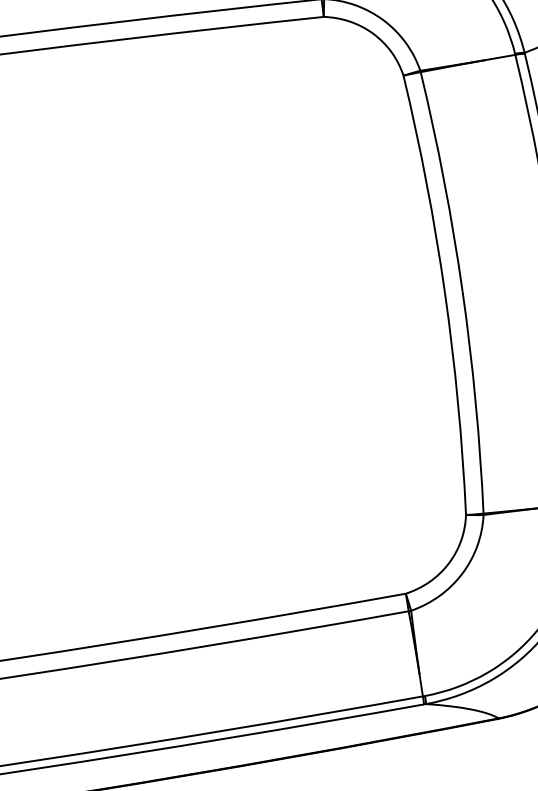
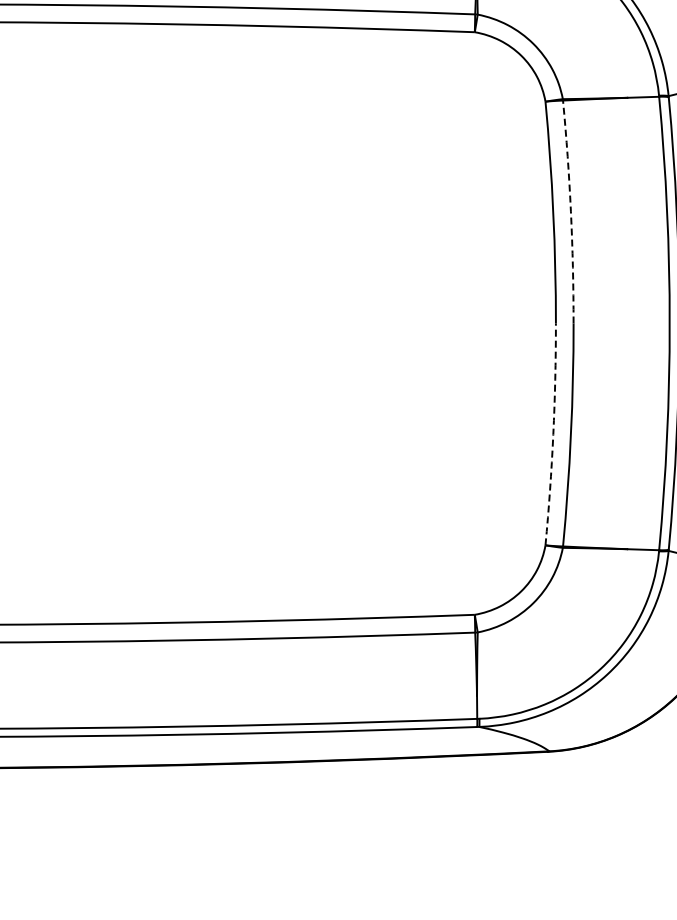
arc: (443, 180) -> (570, 211), solid -> dashed
arc: (458, 404) -> (553, 434), solid -> dashed

